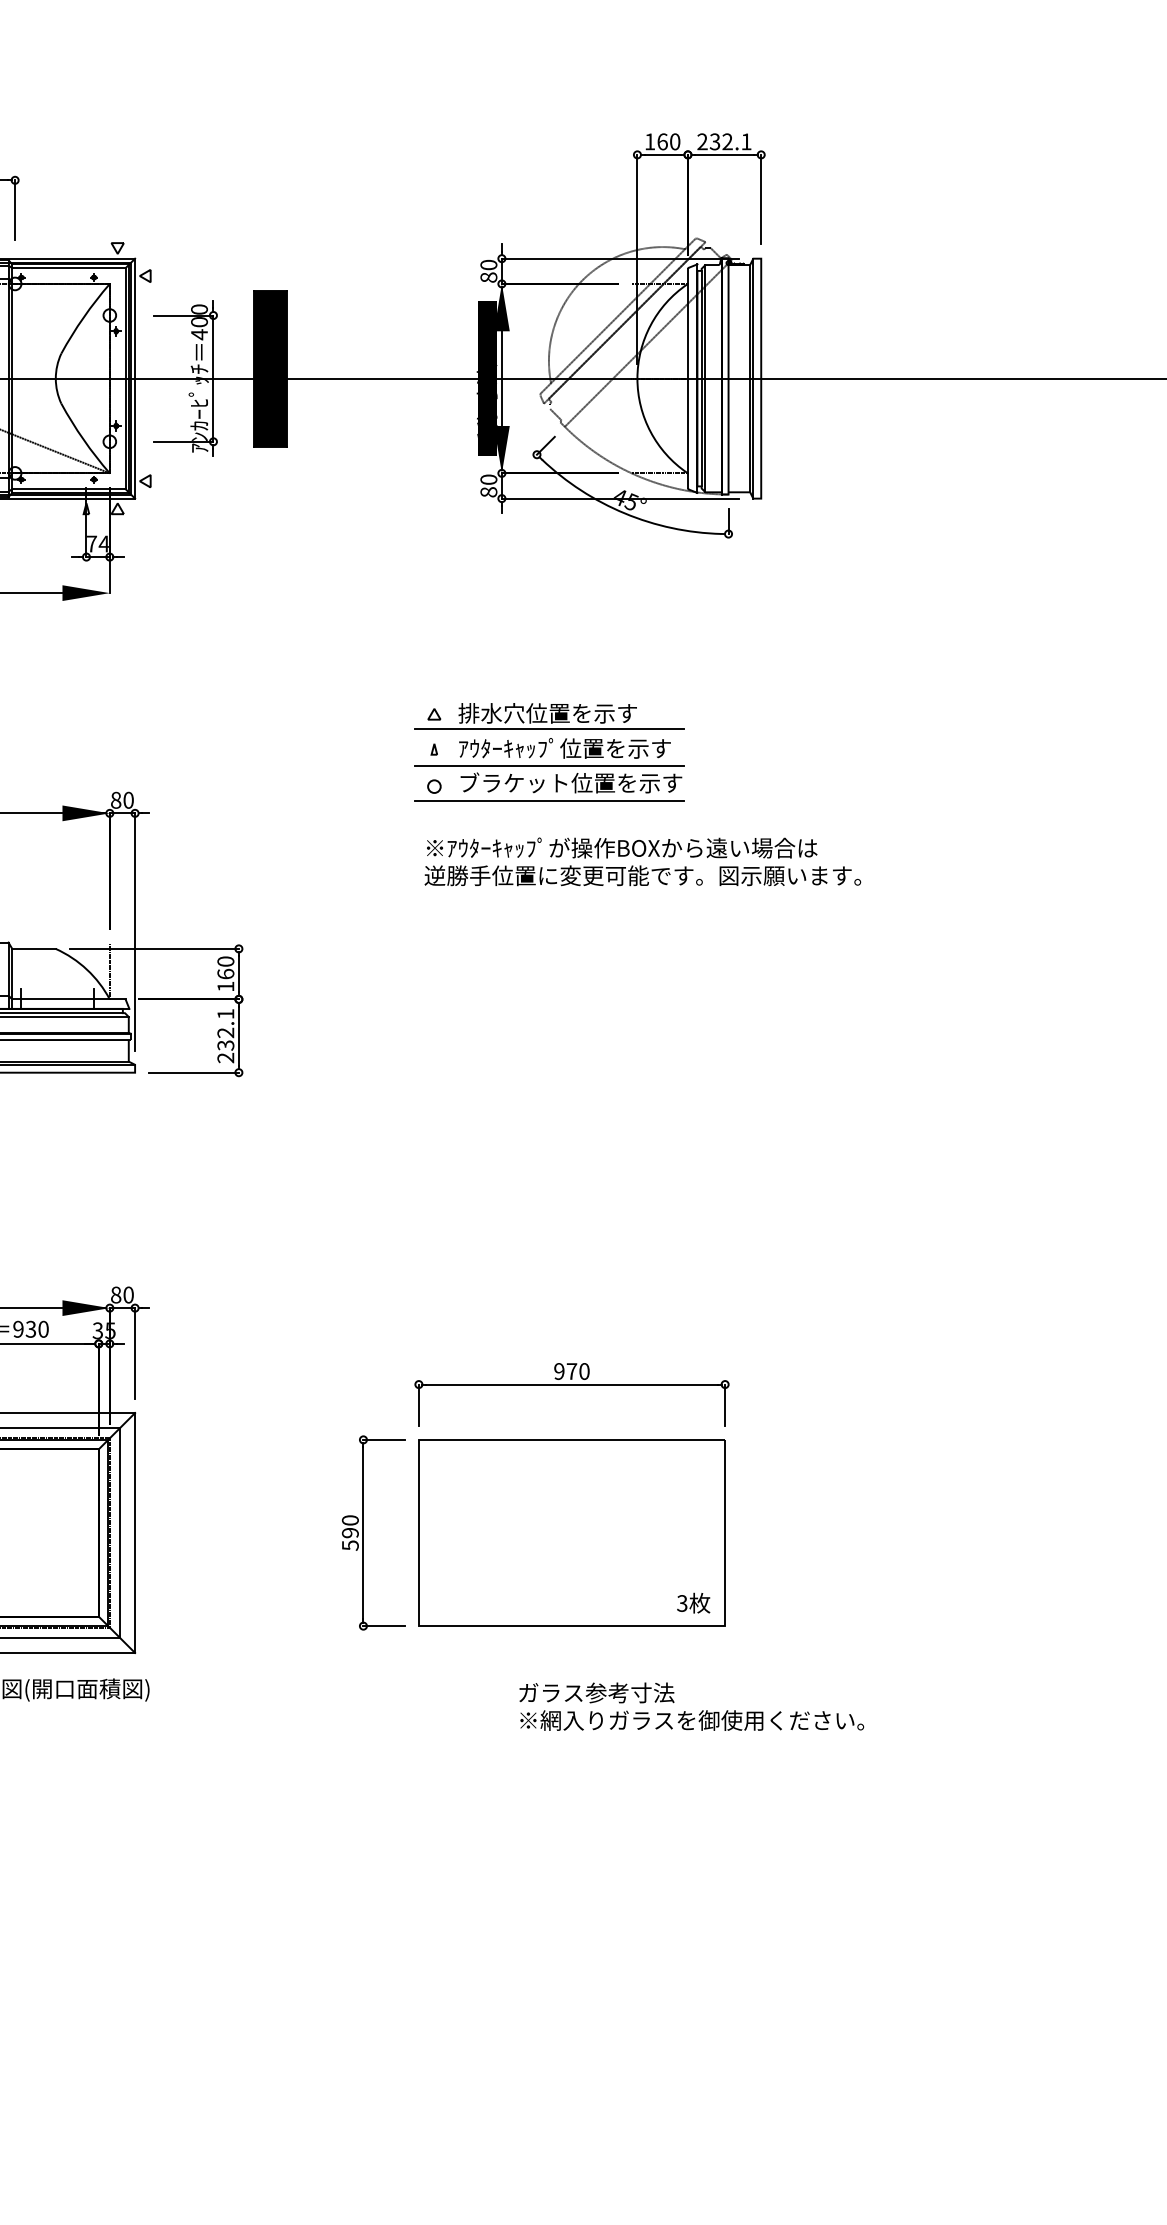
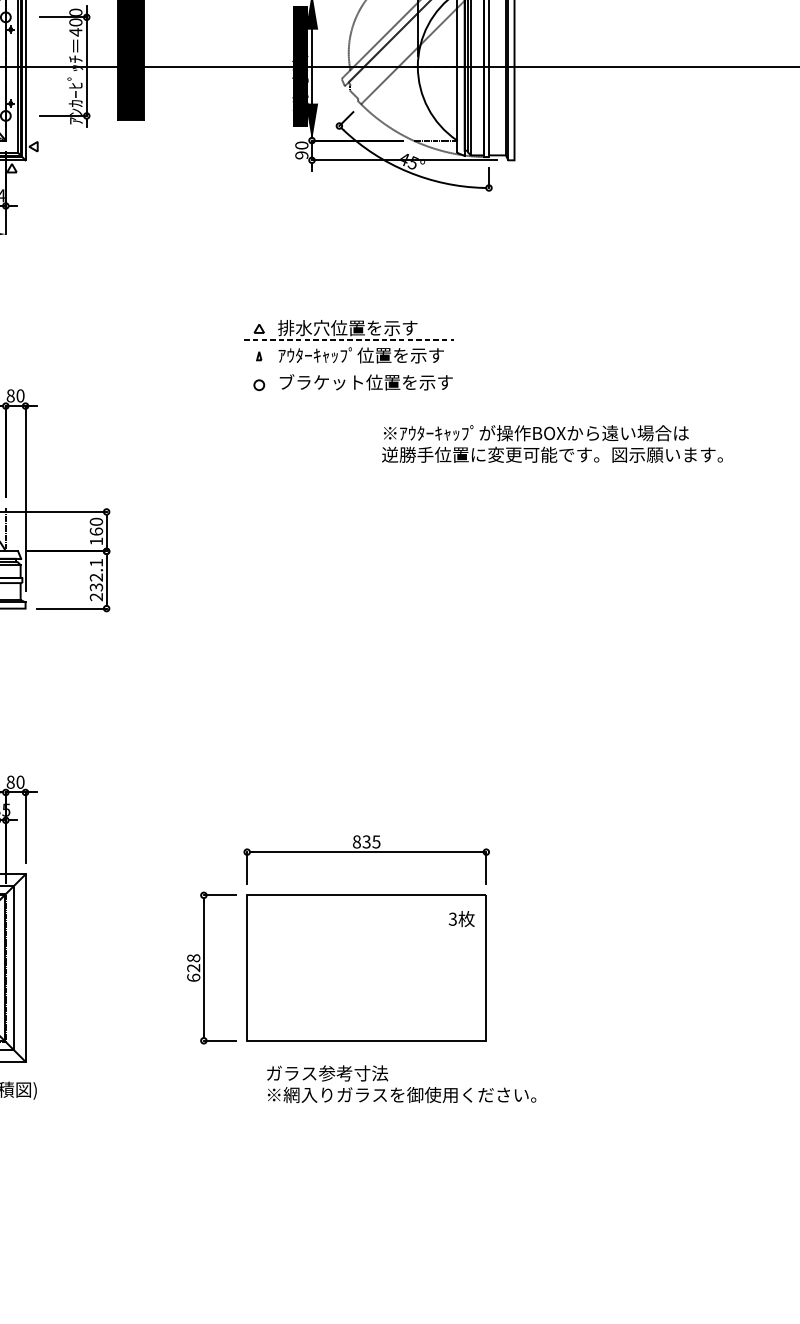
text: (488, 492) -> (301, 155), 80 -> 90
line: (550, 729) -> (349, 340), solid -> dashed
line: (549, 765) -> (349, 368), removed
line: (549, 800) -> (349, 396), removed
text: (642, 861) -> (552, 443), moved
text: (571, 1371) -> (366, 841), 970 -> 835
text: (349, 1532) -> (192, 967), 590 -> 628
text: (693, 1602) -> (461, 918), moved
text: (691, 1706) -> (401, 1084), moved

